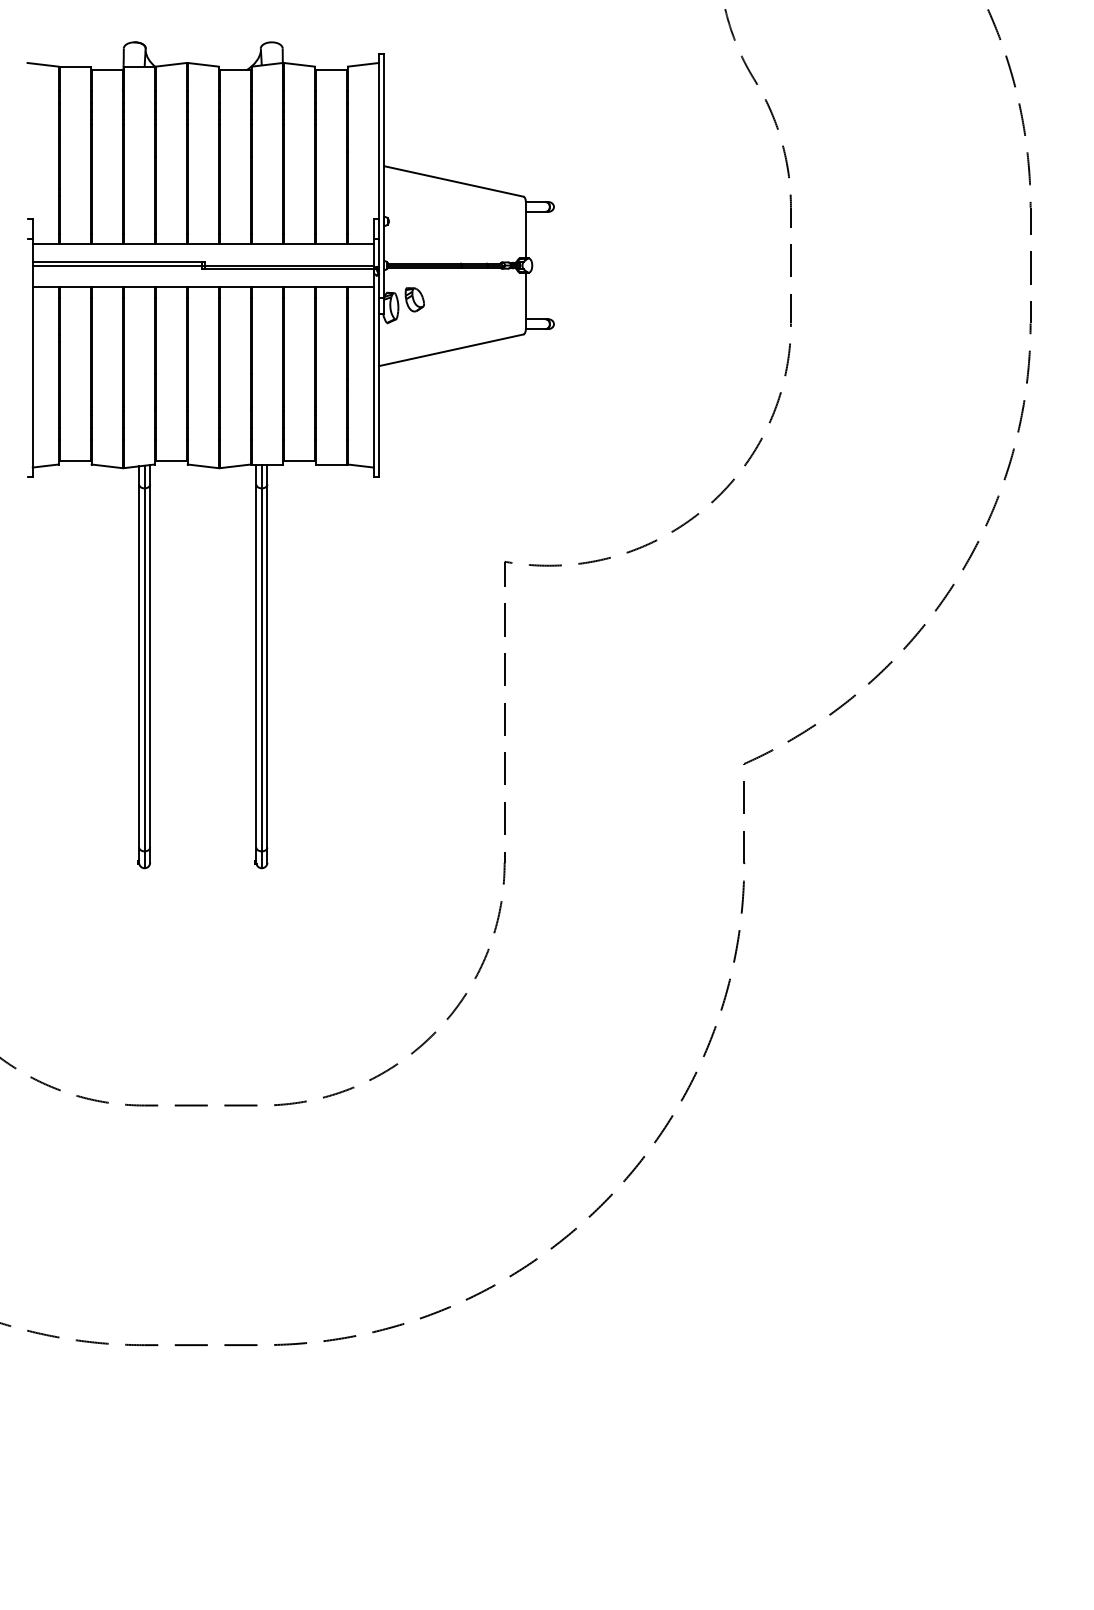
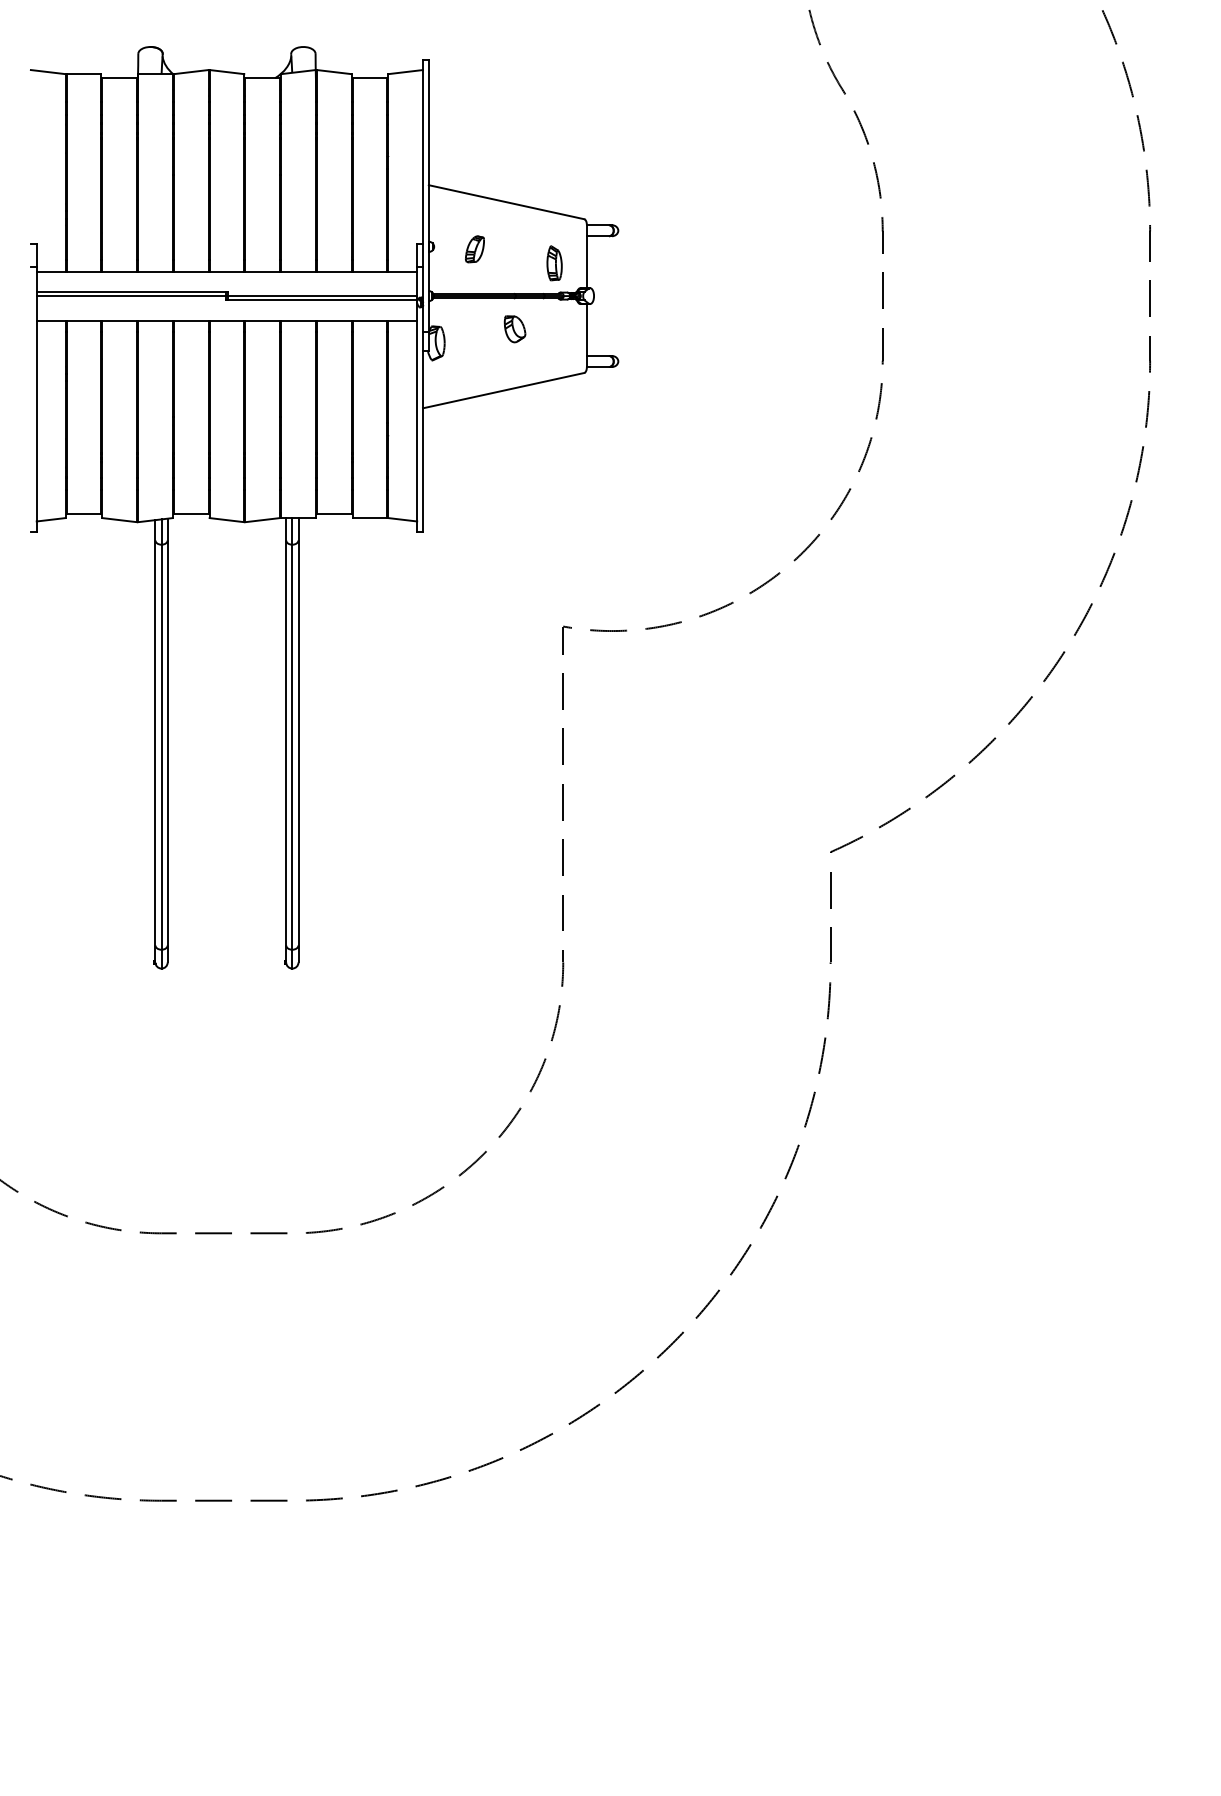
part: (425, 223) -> (474, 249), added
part: (496, 236) -> (554, 263), added
part: (414, 299) -> (514, 329), moved

